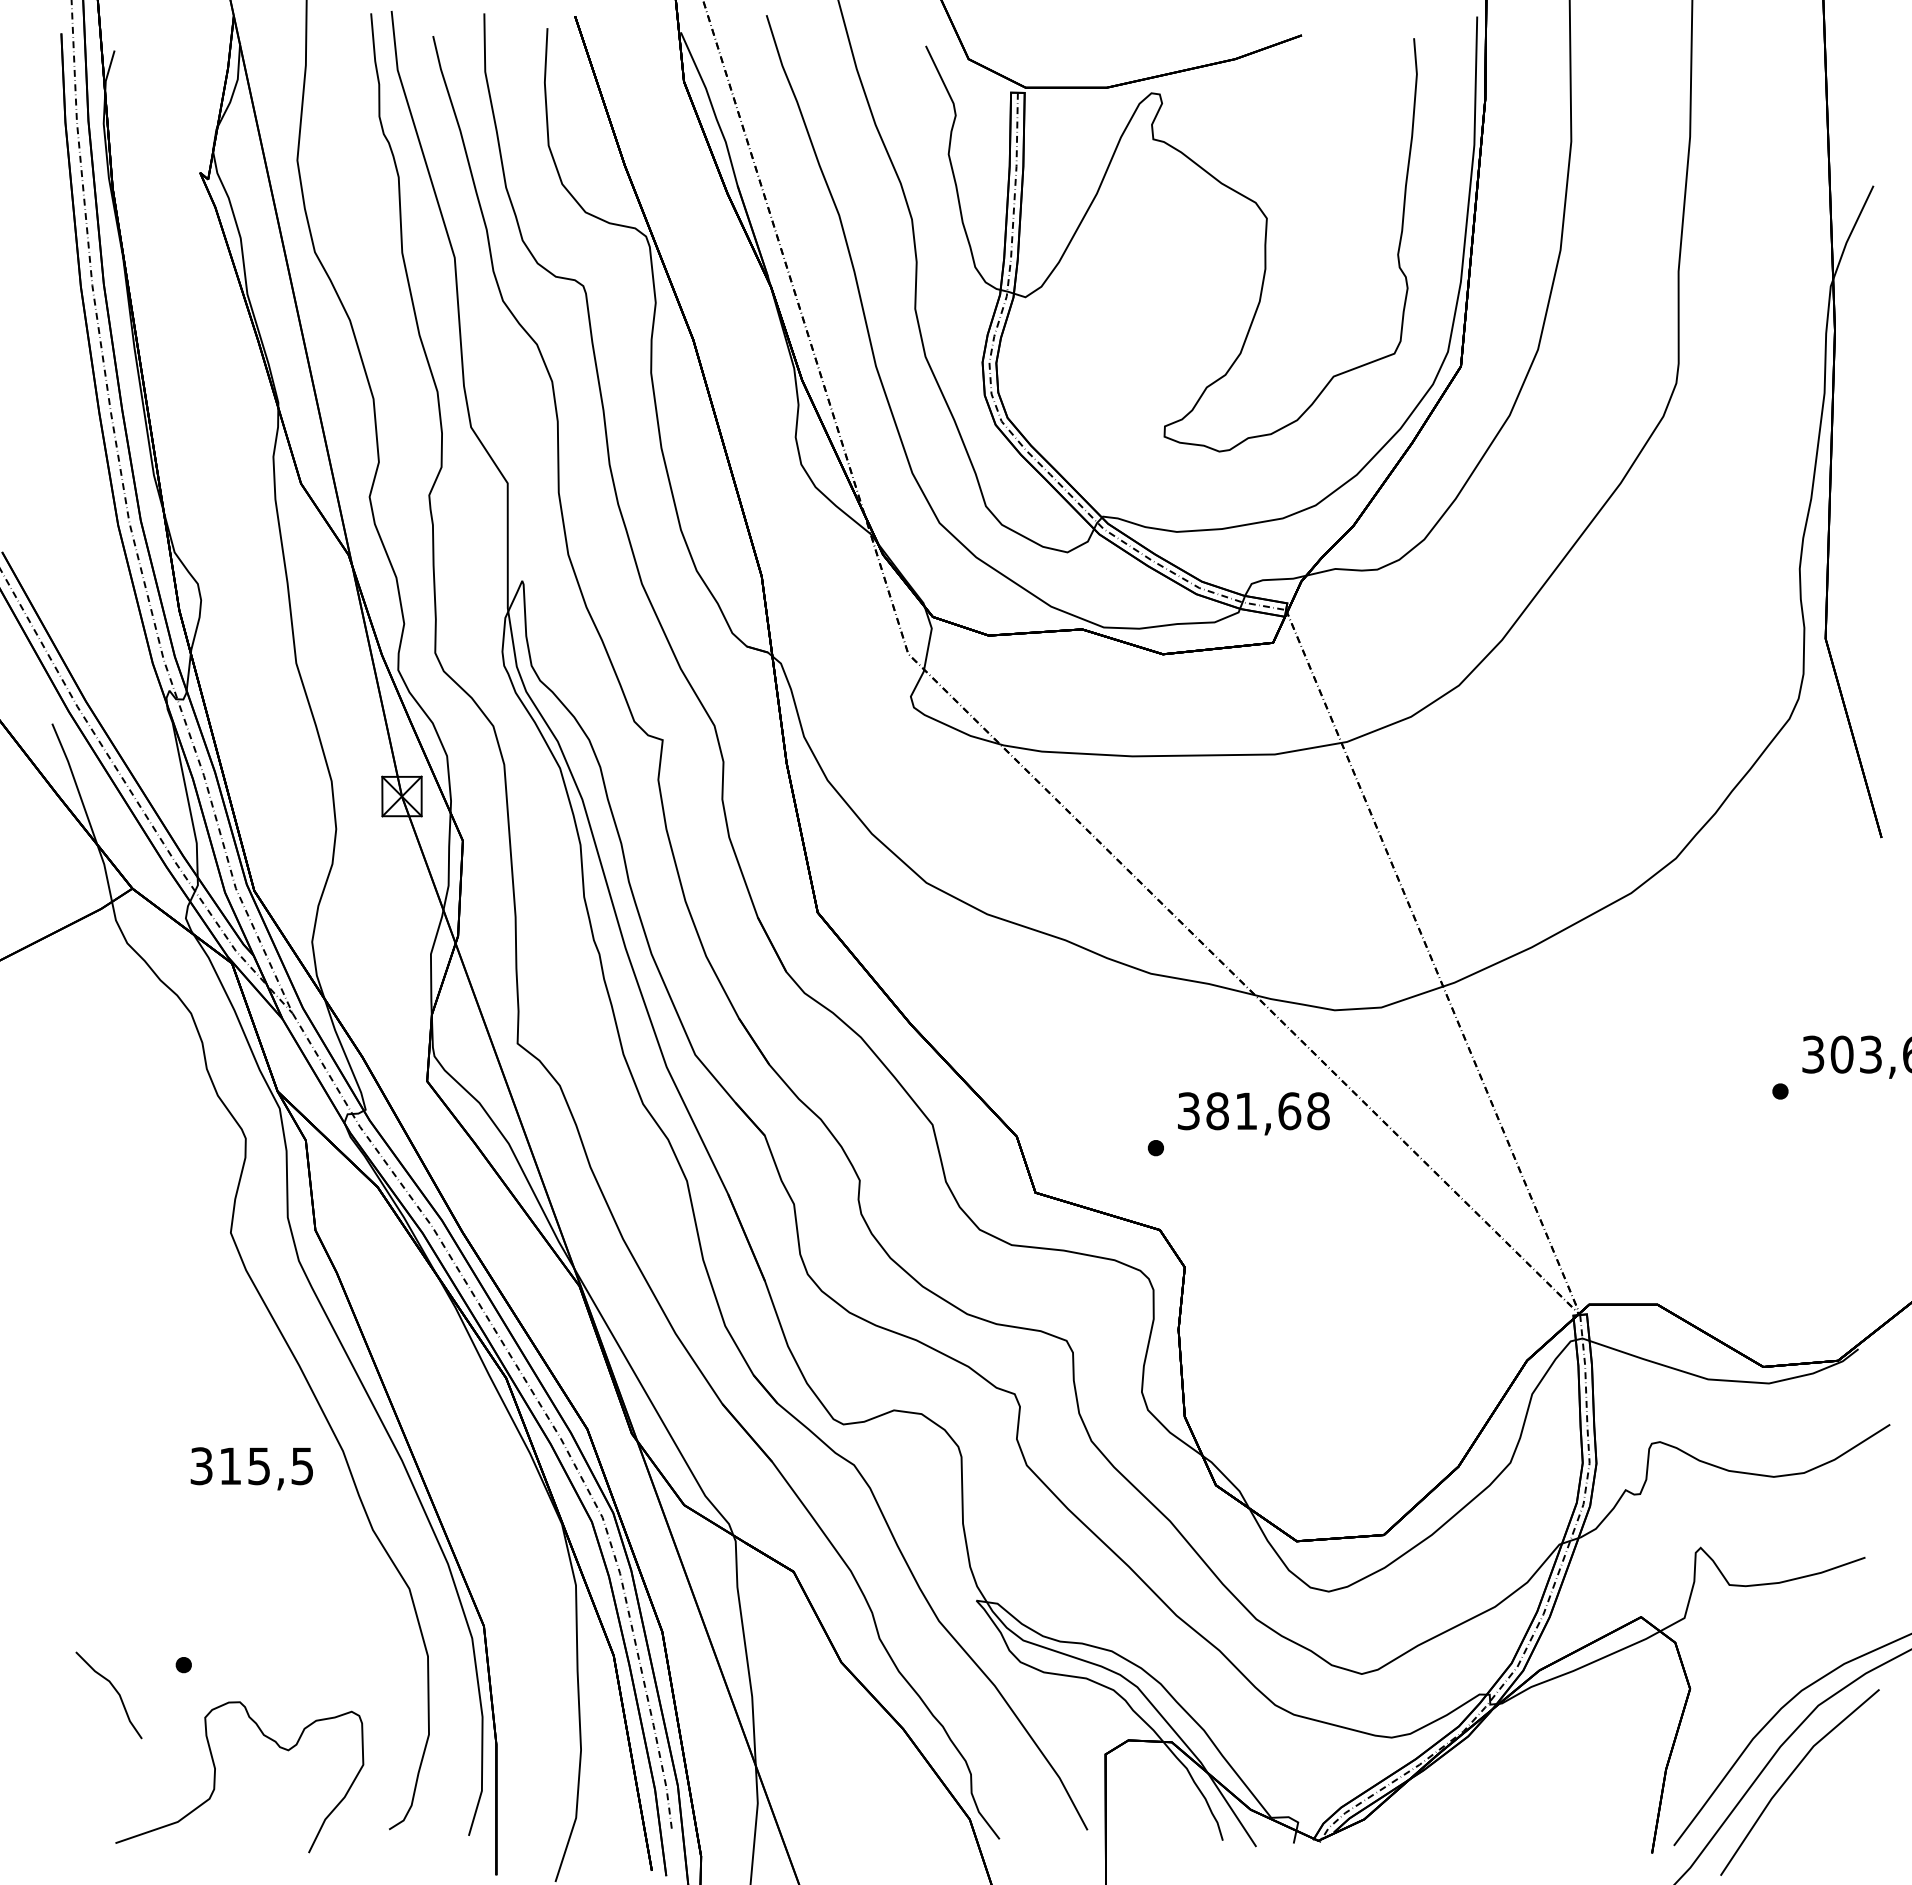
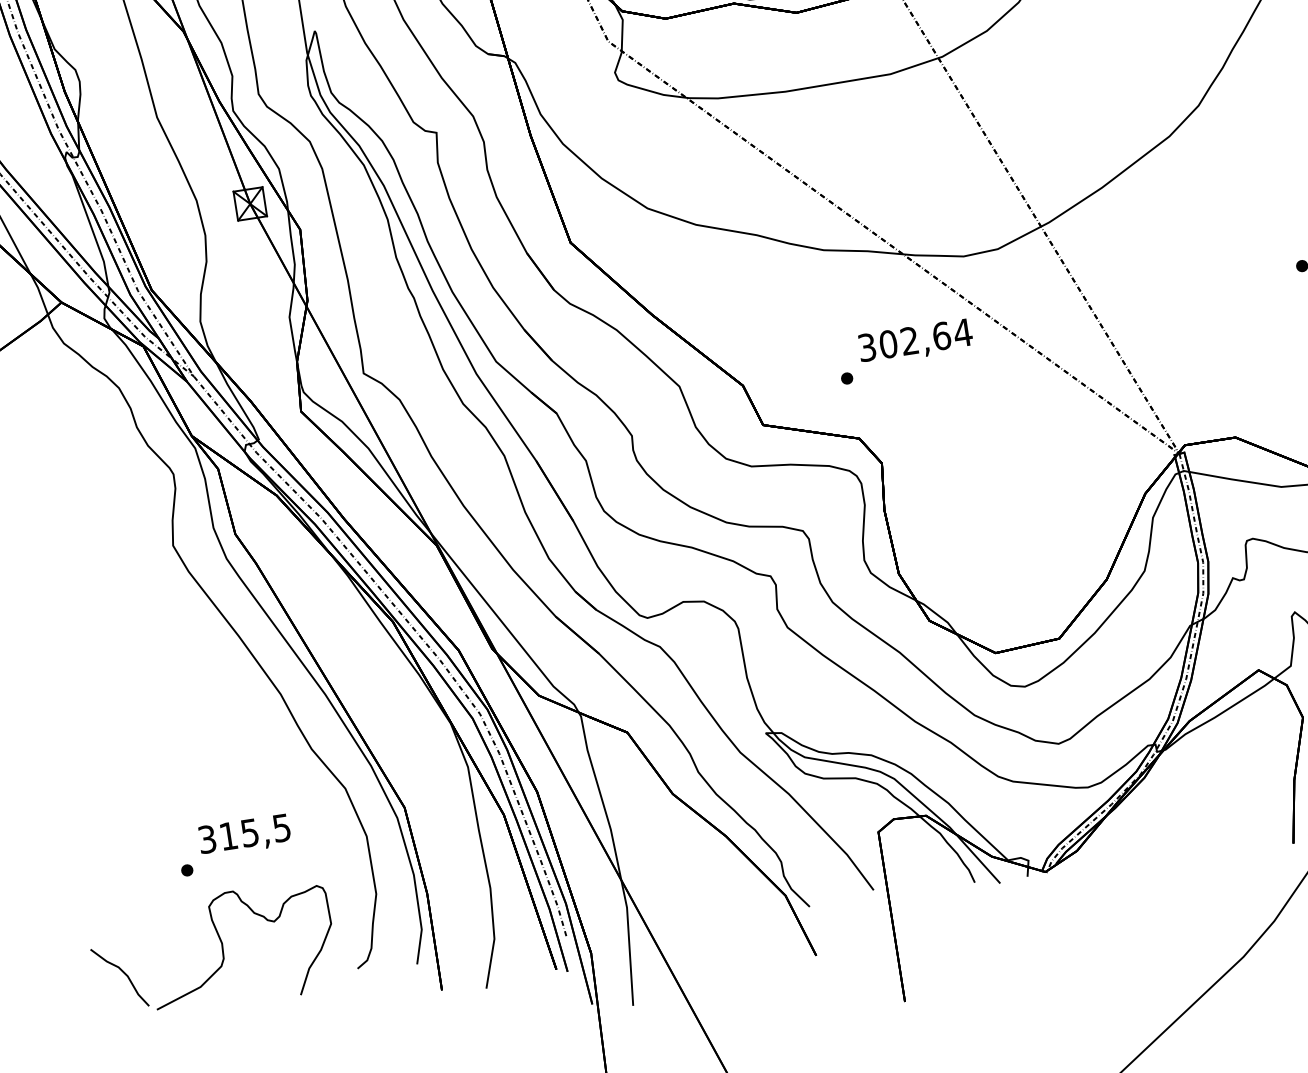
text: (1268, 1111) -> (926, 338), 381,68 -> 302,64
text: (251, 1468) -> (244, 835), moved
curve: (115, 1691) -> (124, 974), moved

